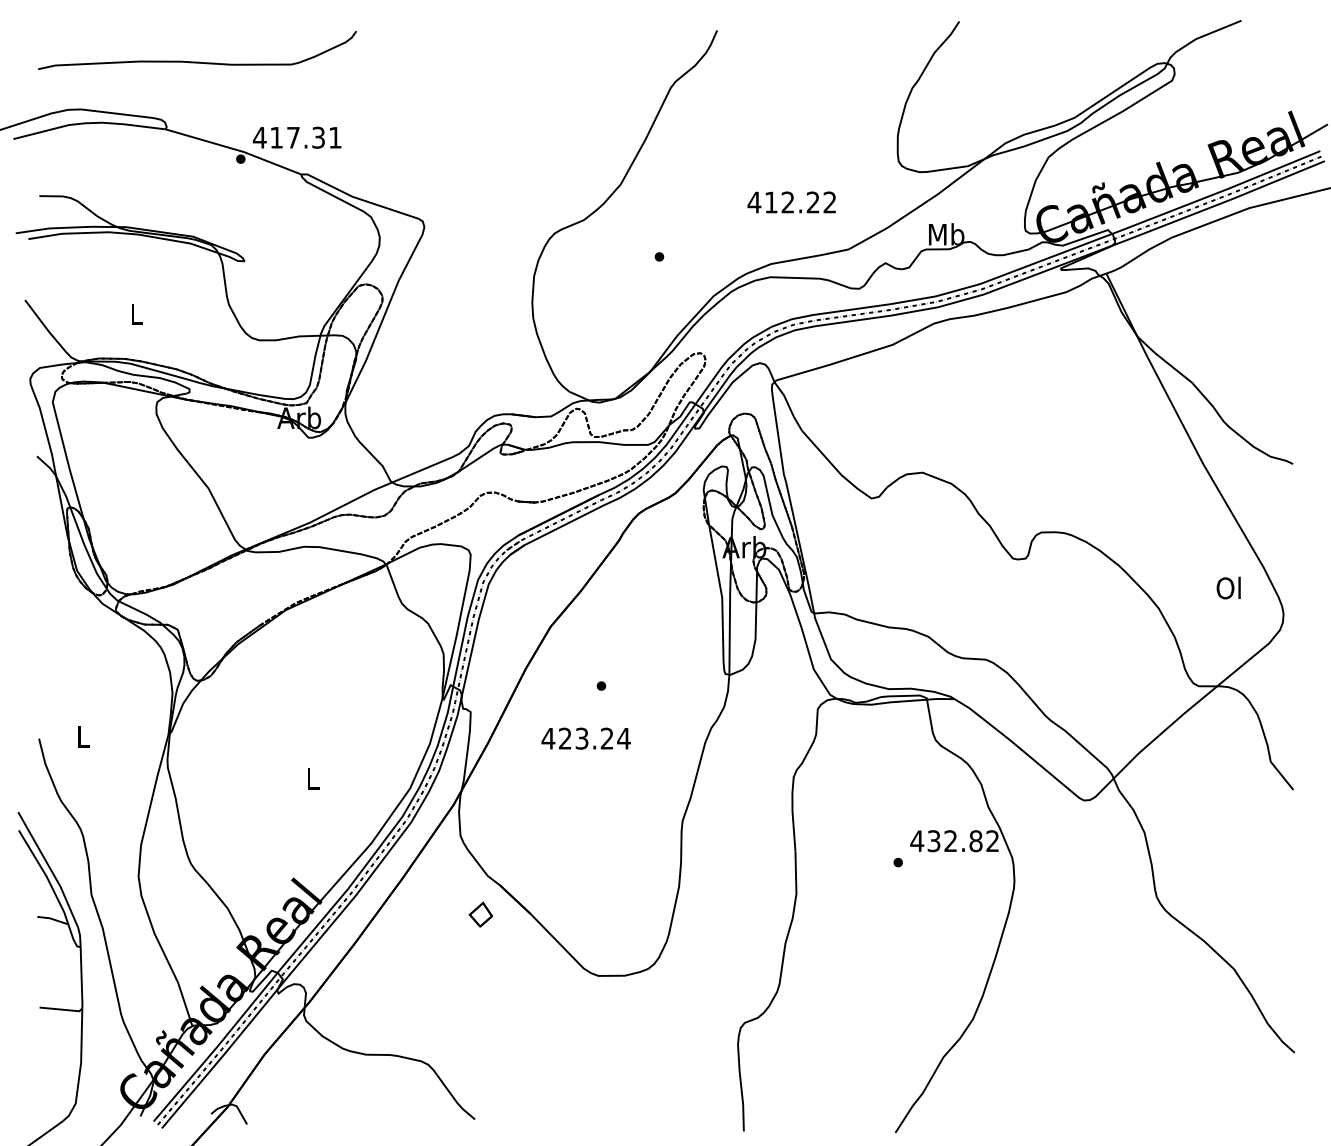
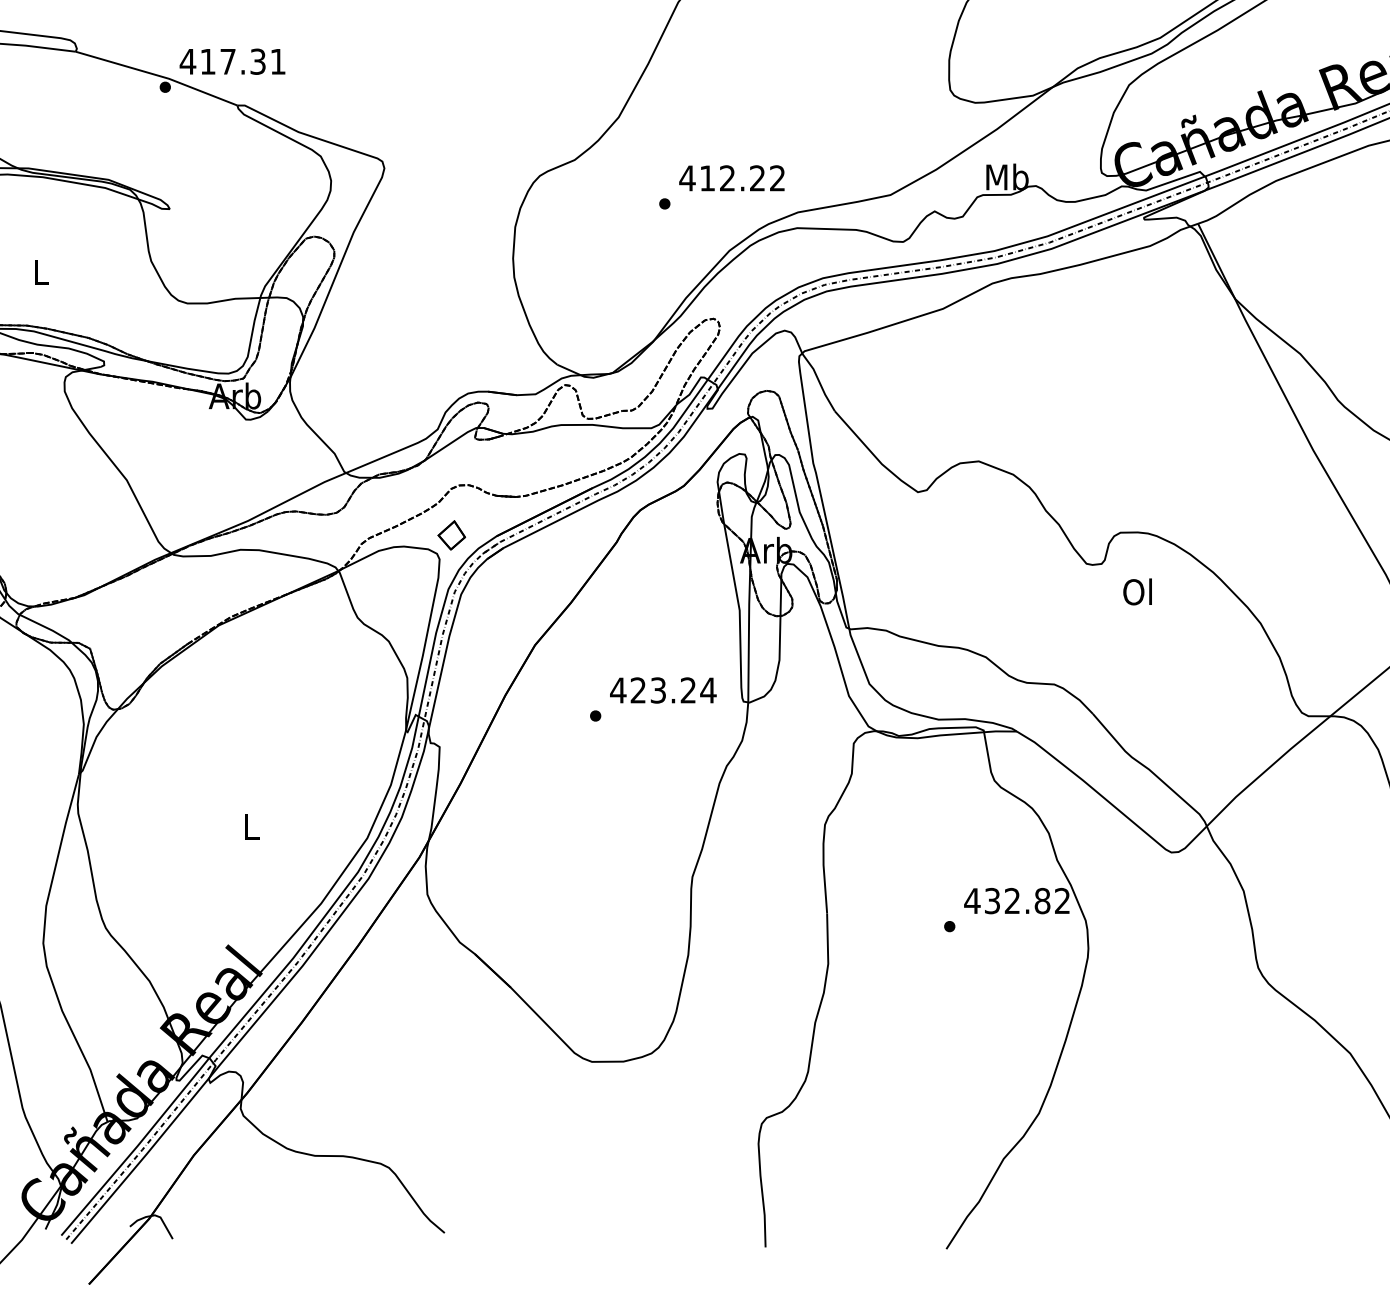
text: (791, 202) -> (731, 178), moved
text: (1228, 587) -> (1137, 591), moved
text: (585, 738) -> (662, 690), moved
part: (480, 914) -> (451, 535), moved

